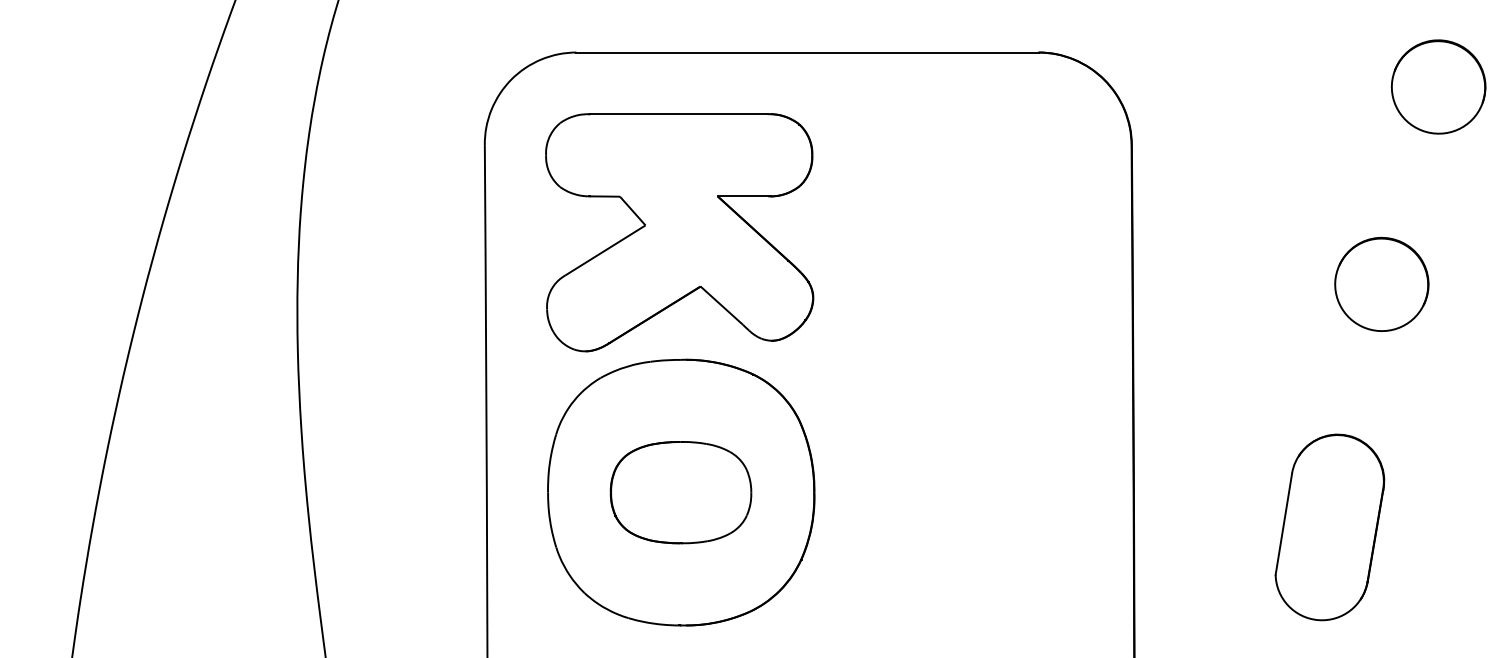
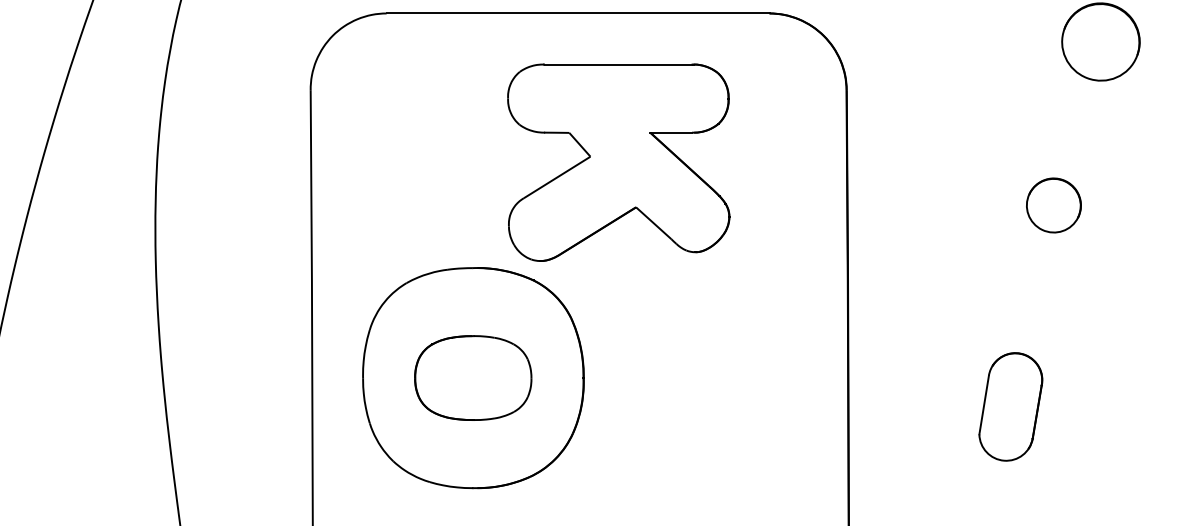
part: (679, 232) -> (618, 162), moved
part: (1381, 283) -> (1053, 204), size x0.7
part: (1329, 527) -> (1010, 406), size x0.7

